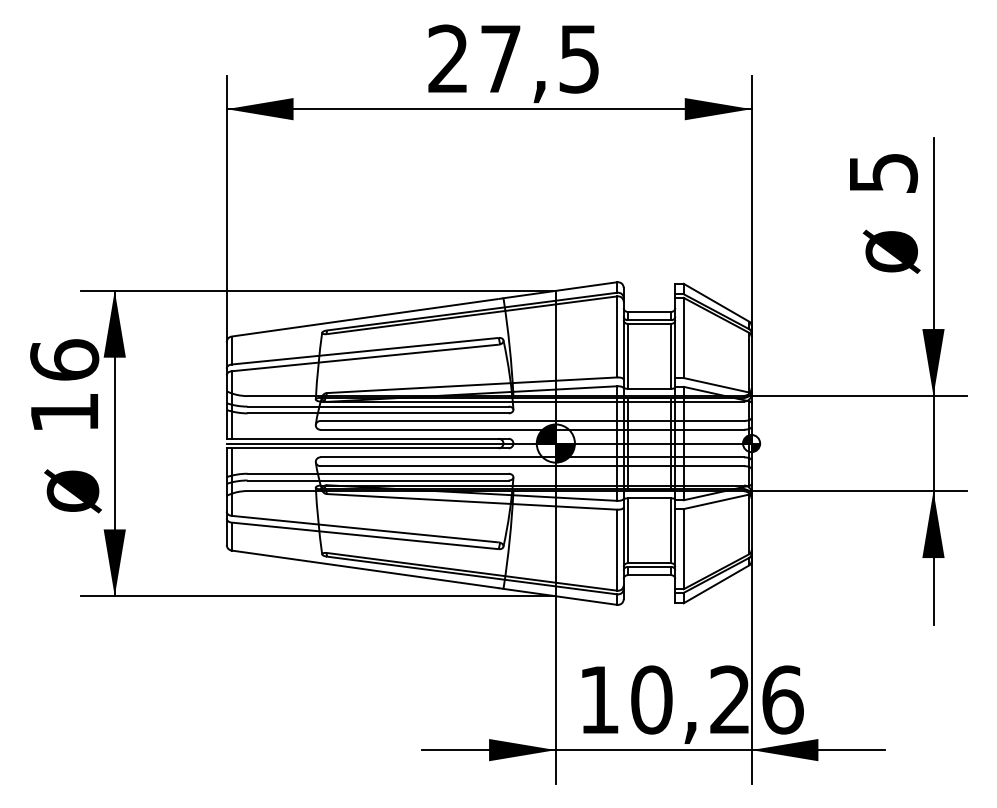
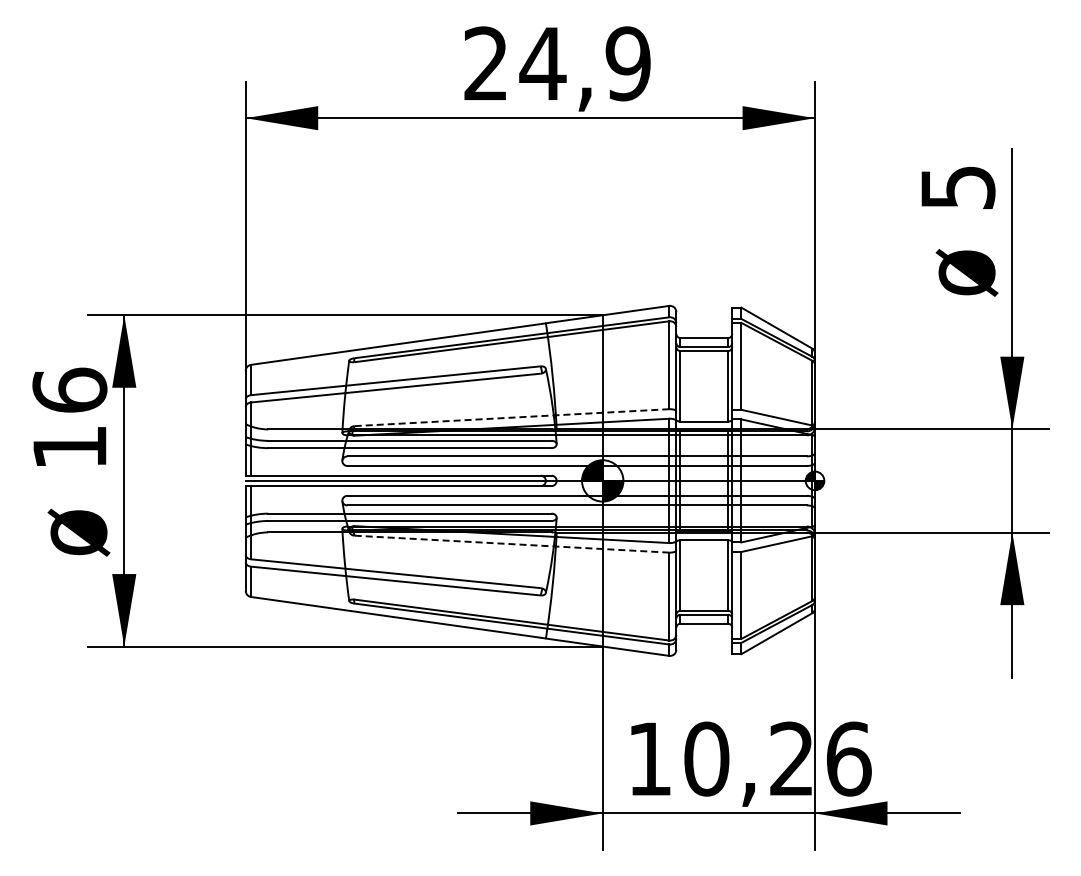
text: (539, 58) -> (584, 63), 27,5 -> 24,9
line: (471, 385) -> (511, 417), solid -> dashed
line: (471, 502) -> (511, 544), solid -> dashed

